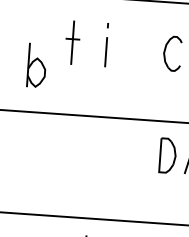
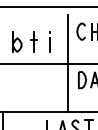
part: (72, 42) -> (33, 41), moved
line: (106, 44) -> (49, 41), moved
line: (138, 118) -> (67, 63), added

